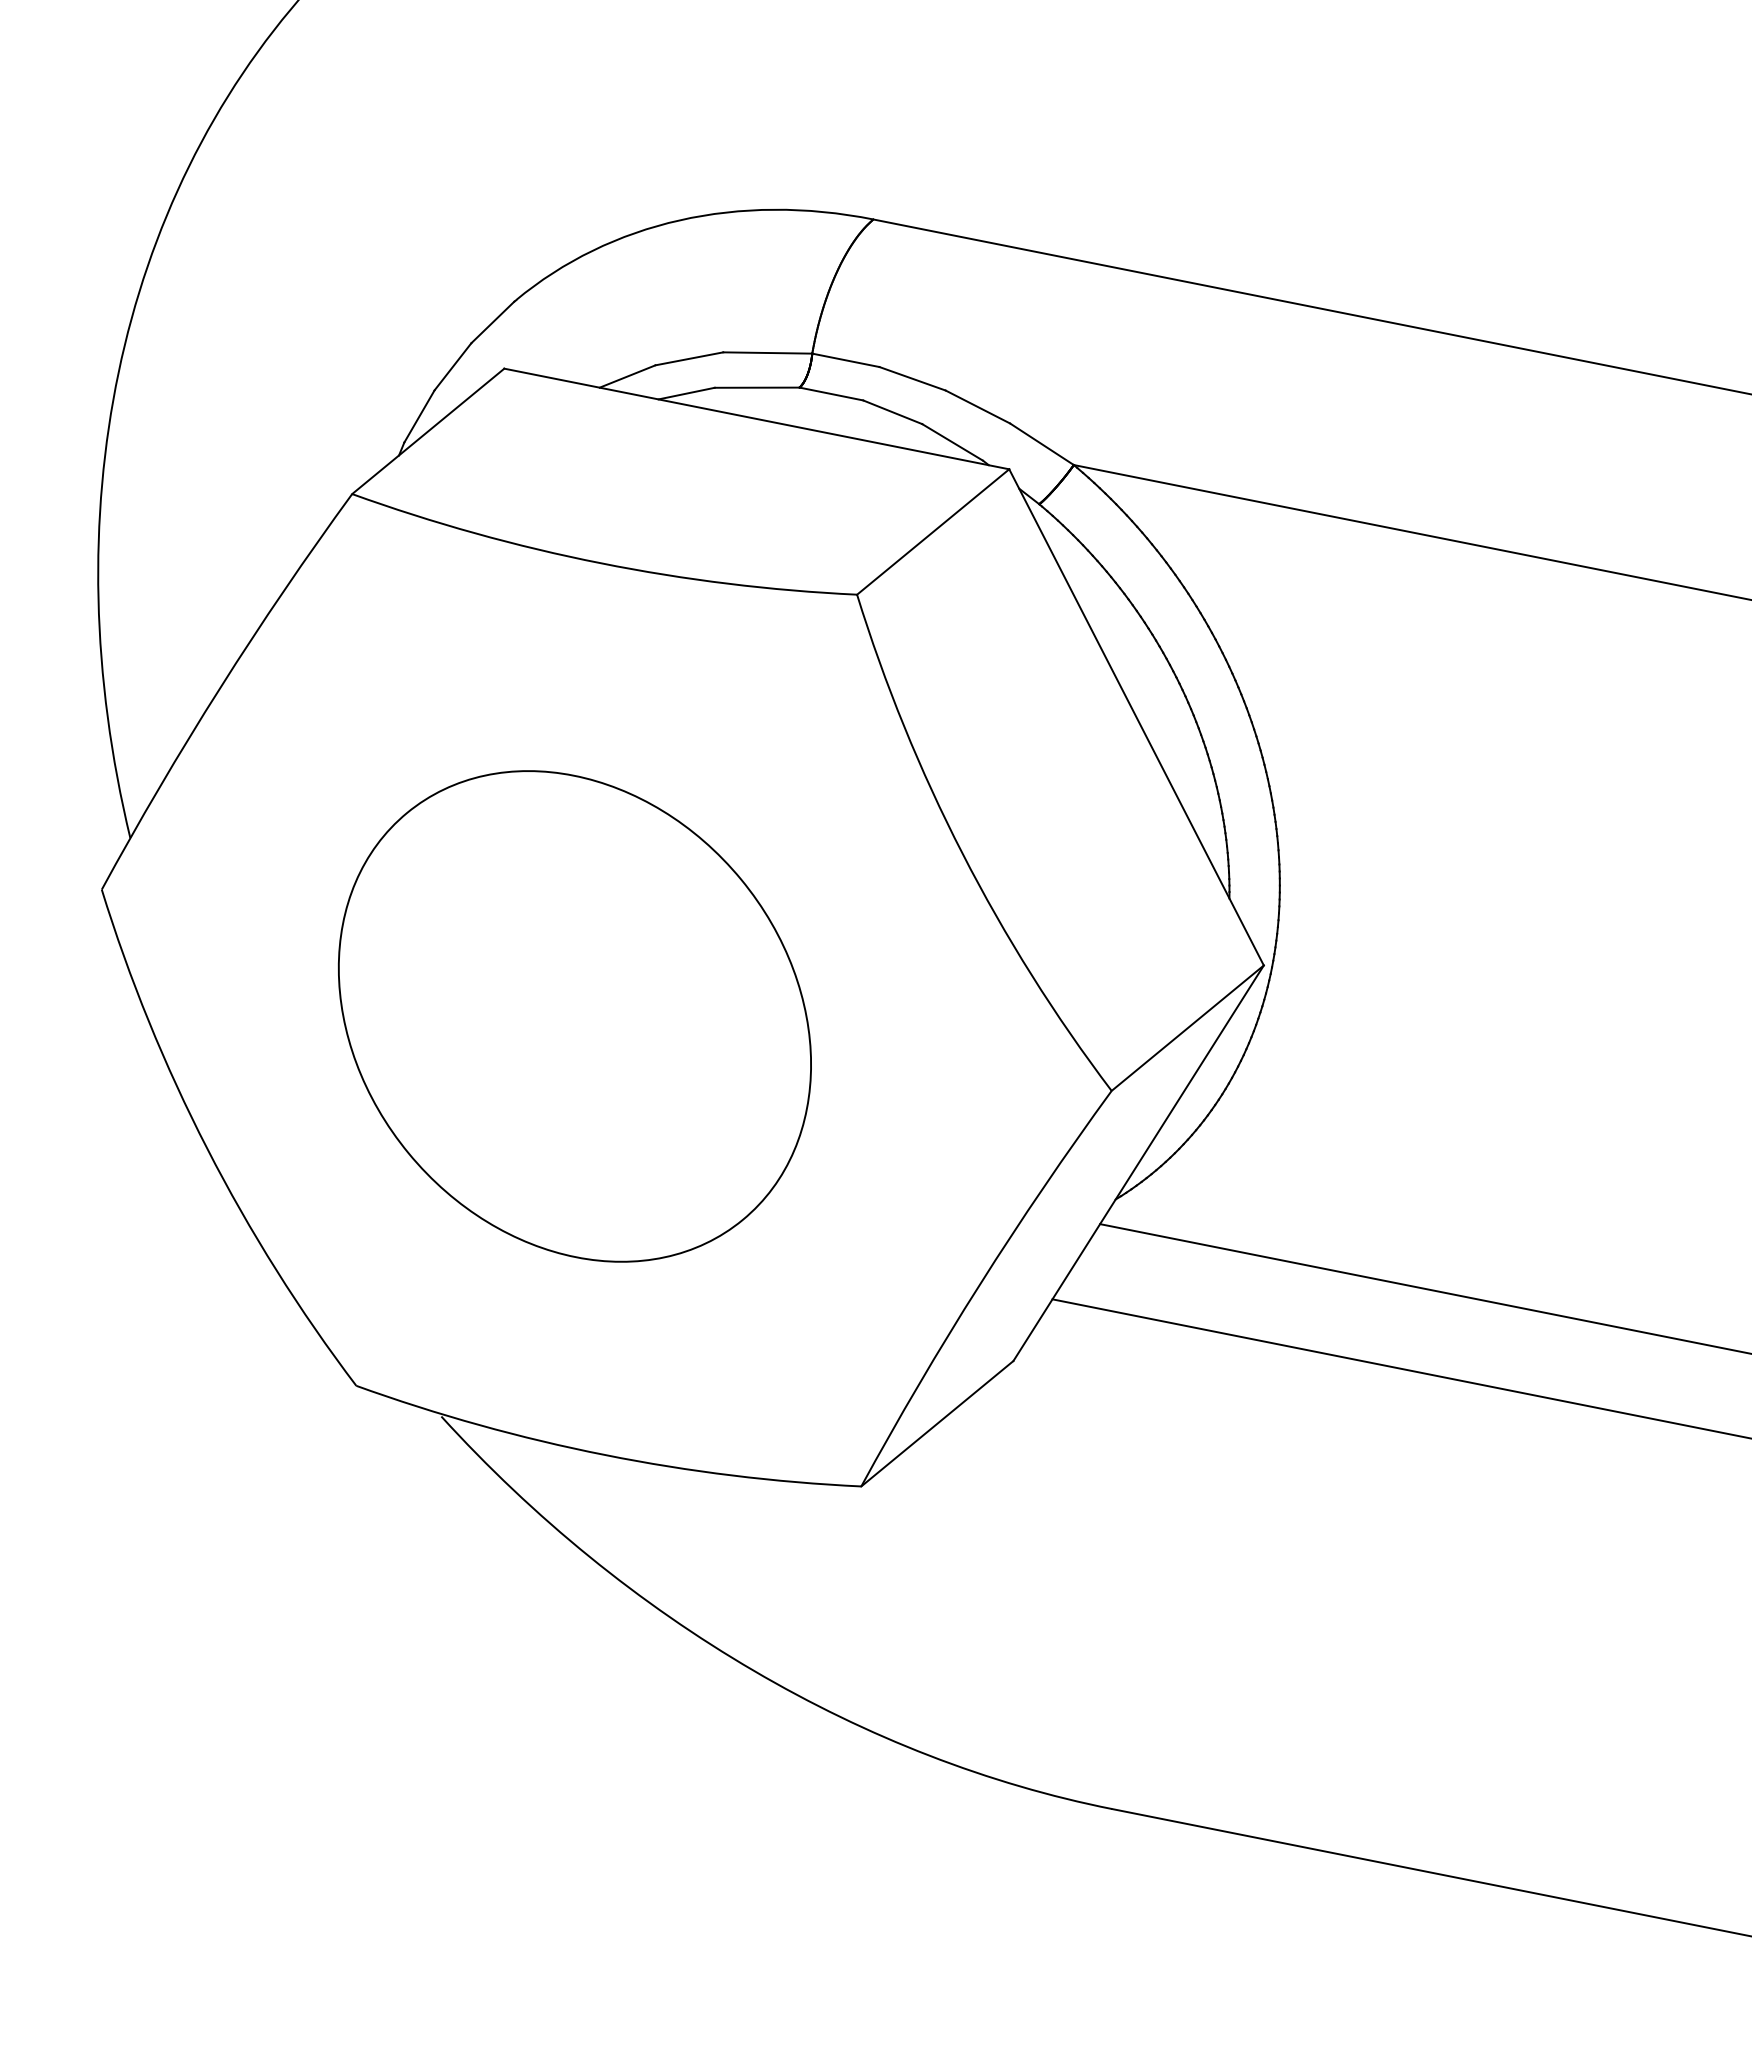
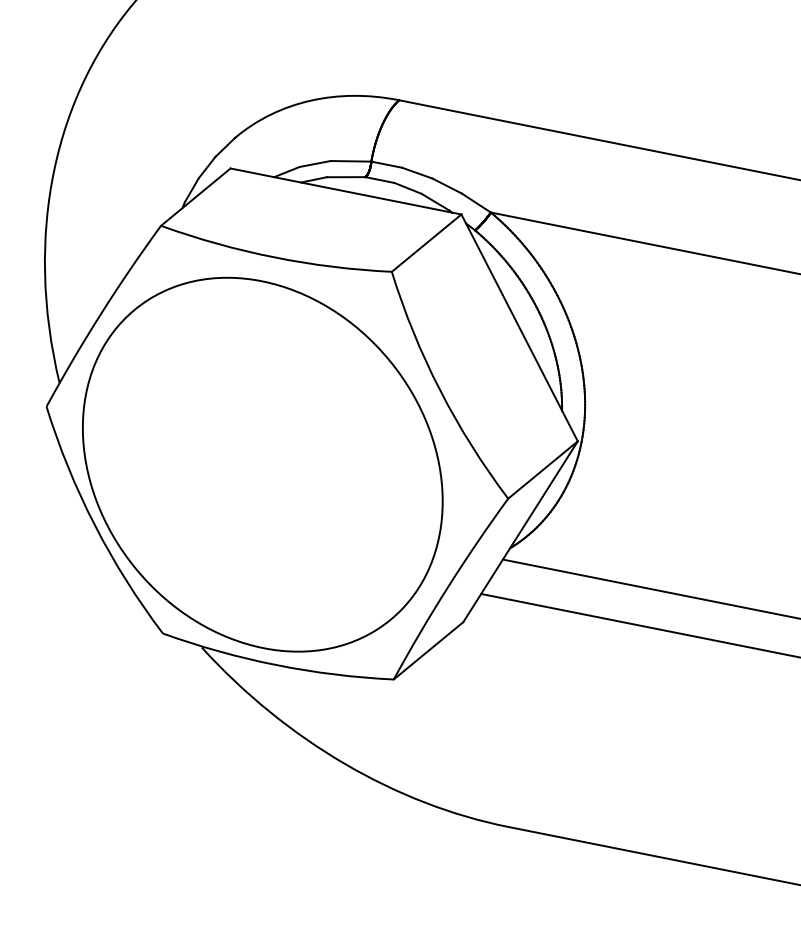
part: (574, 1016) -> (262, 464), size x1.67

